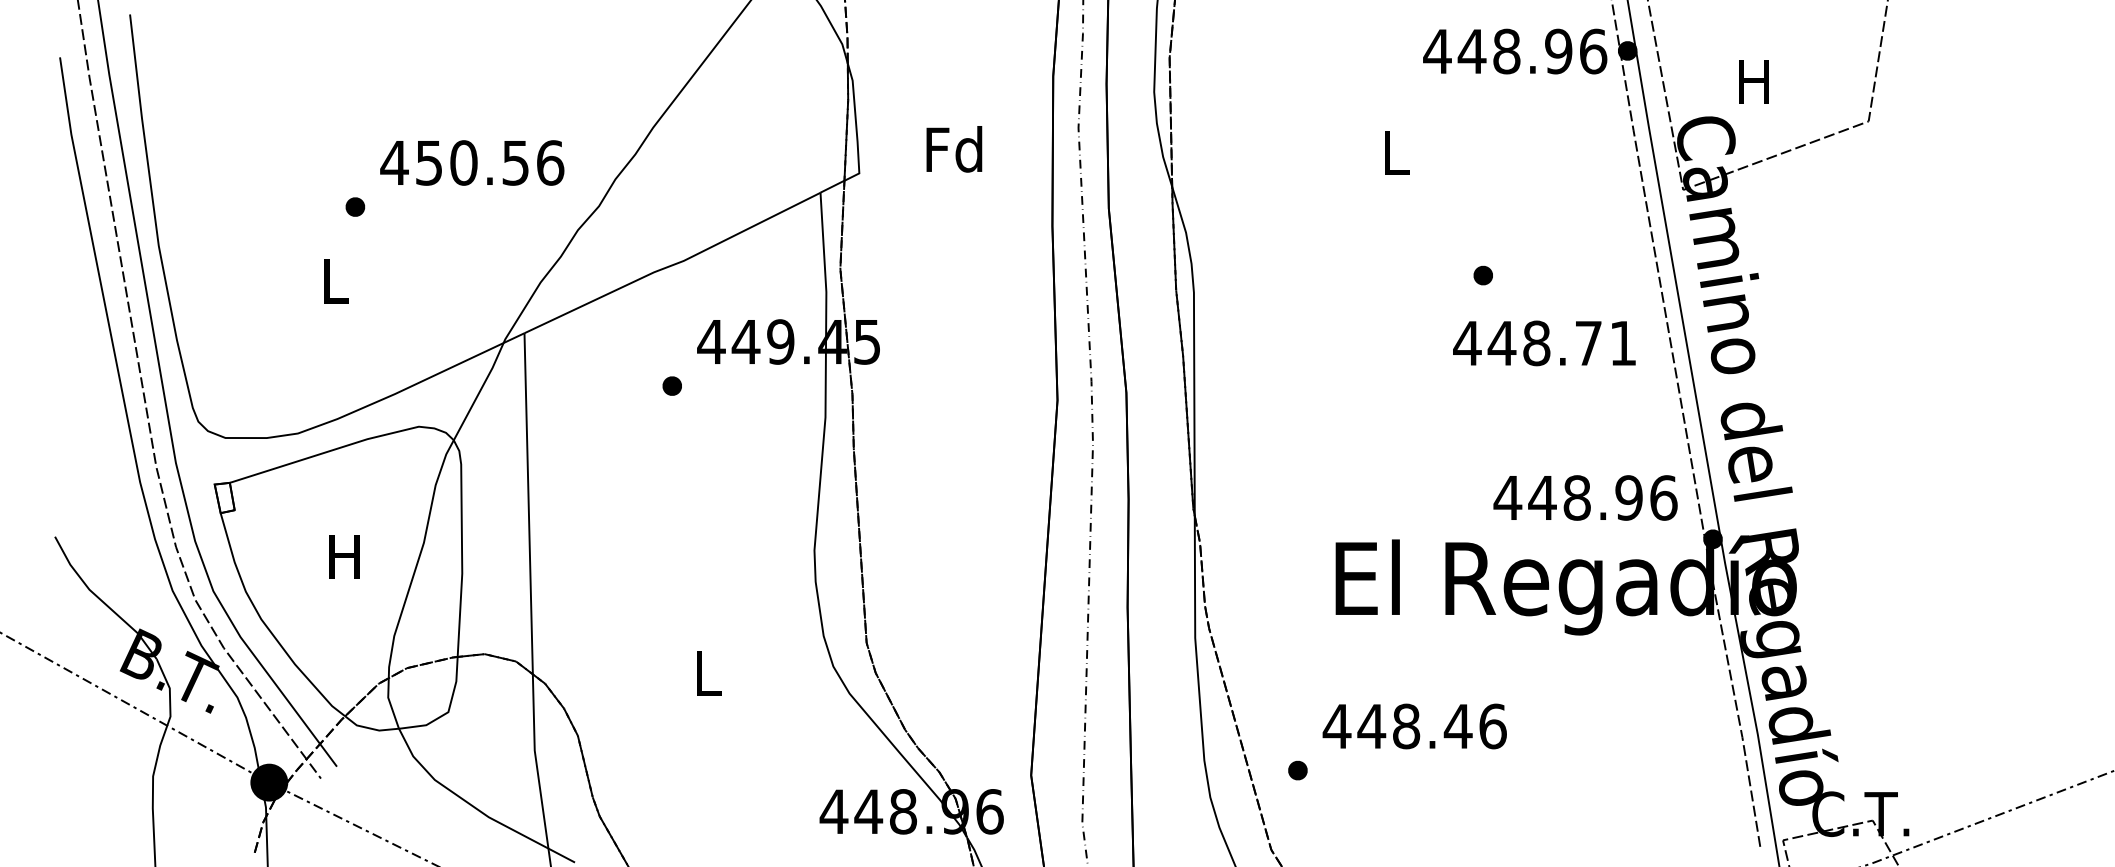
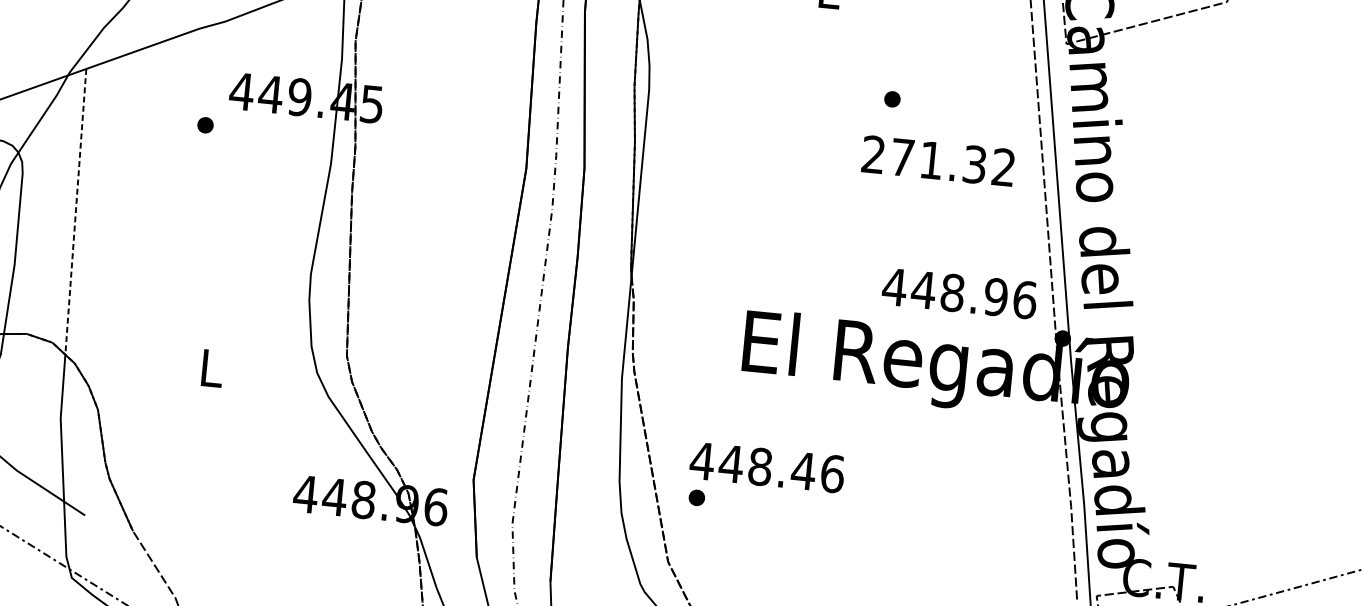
text: (1544, 343) -> (938, 161), 448.71 -> 271.32
line: (528, 503) -> (75, 211), solid -> dashed
text: (1414, 726) -> (767, 467), moved

